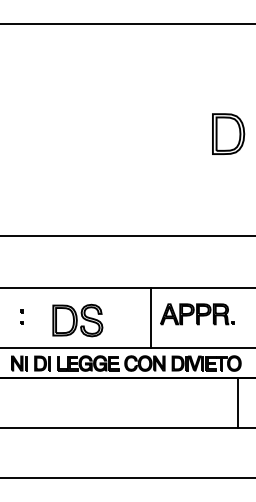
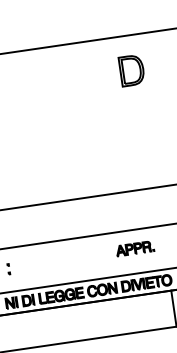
part: (228, 133) -> (131, 70), moved
part: (197, 314) -> (135, 248), size x0.7
line: (150, 318) -> (101, 256), removed
part: (77, 320) -> (49, 265), removed

